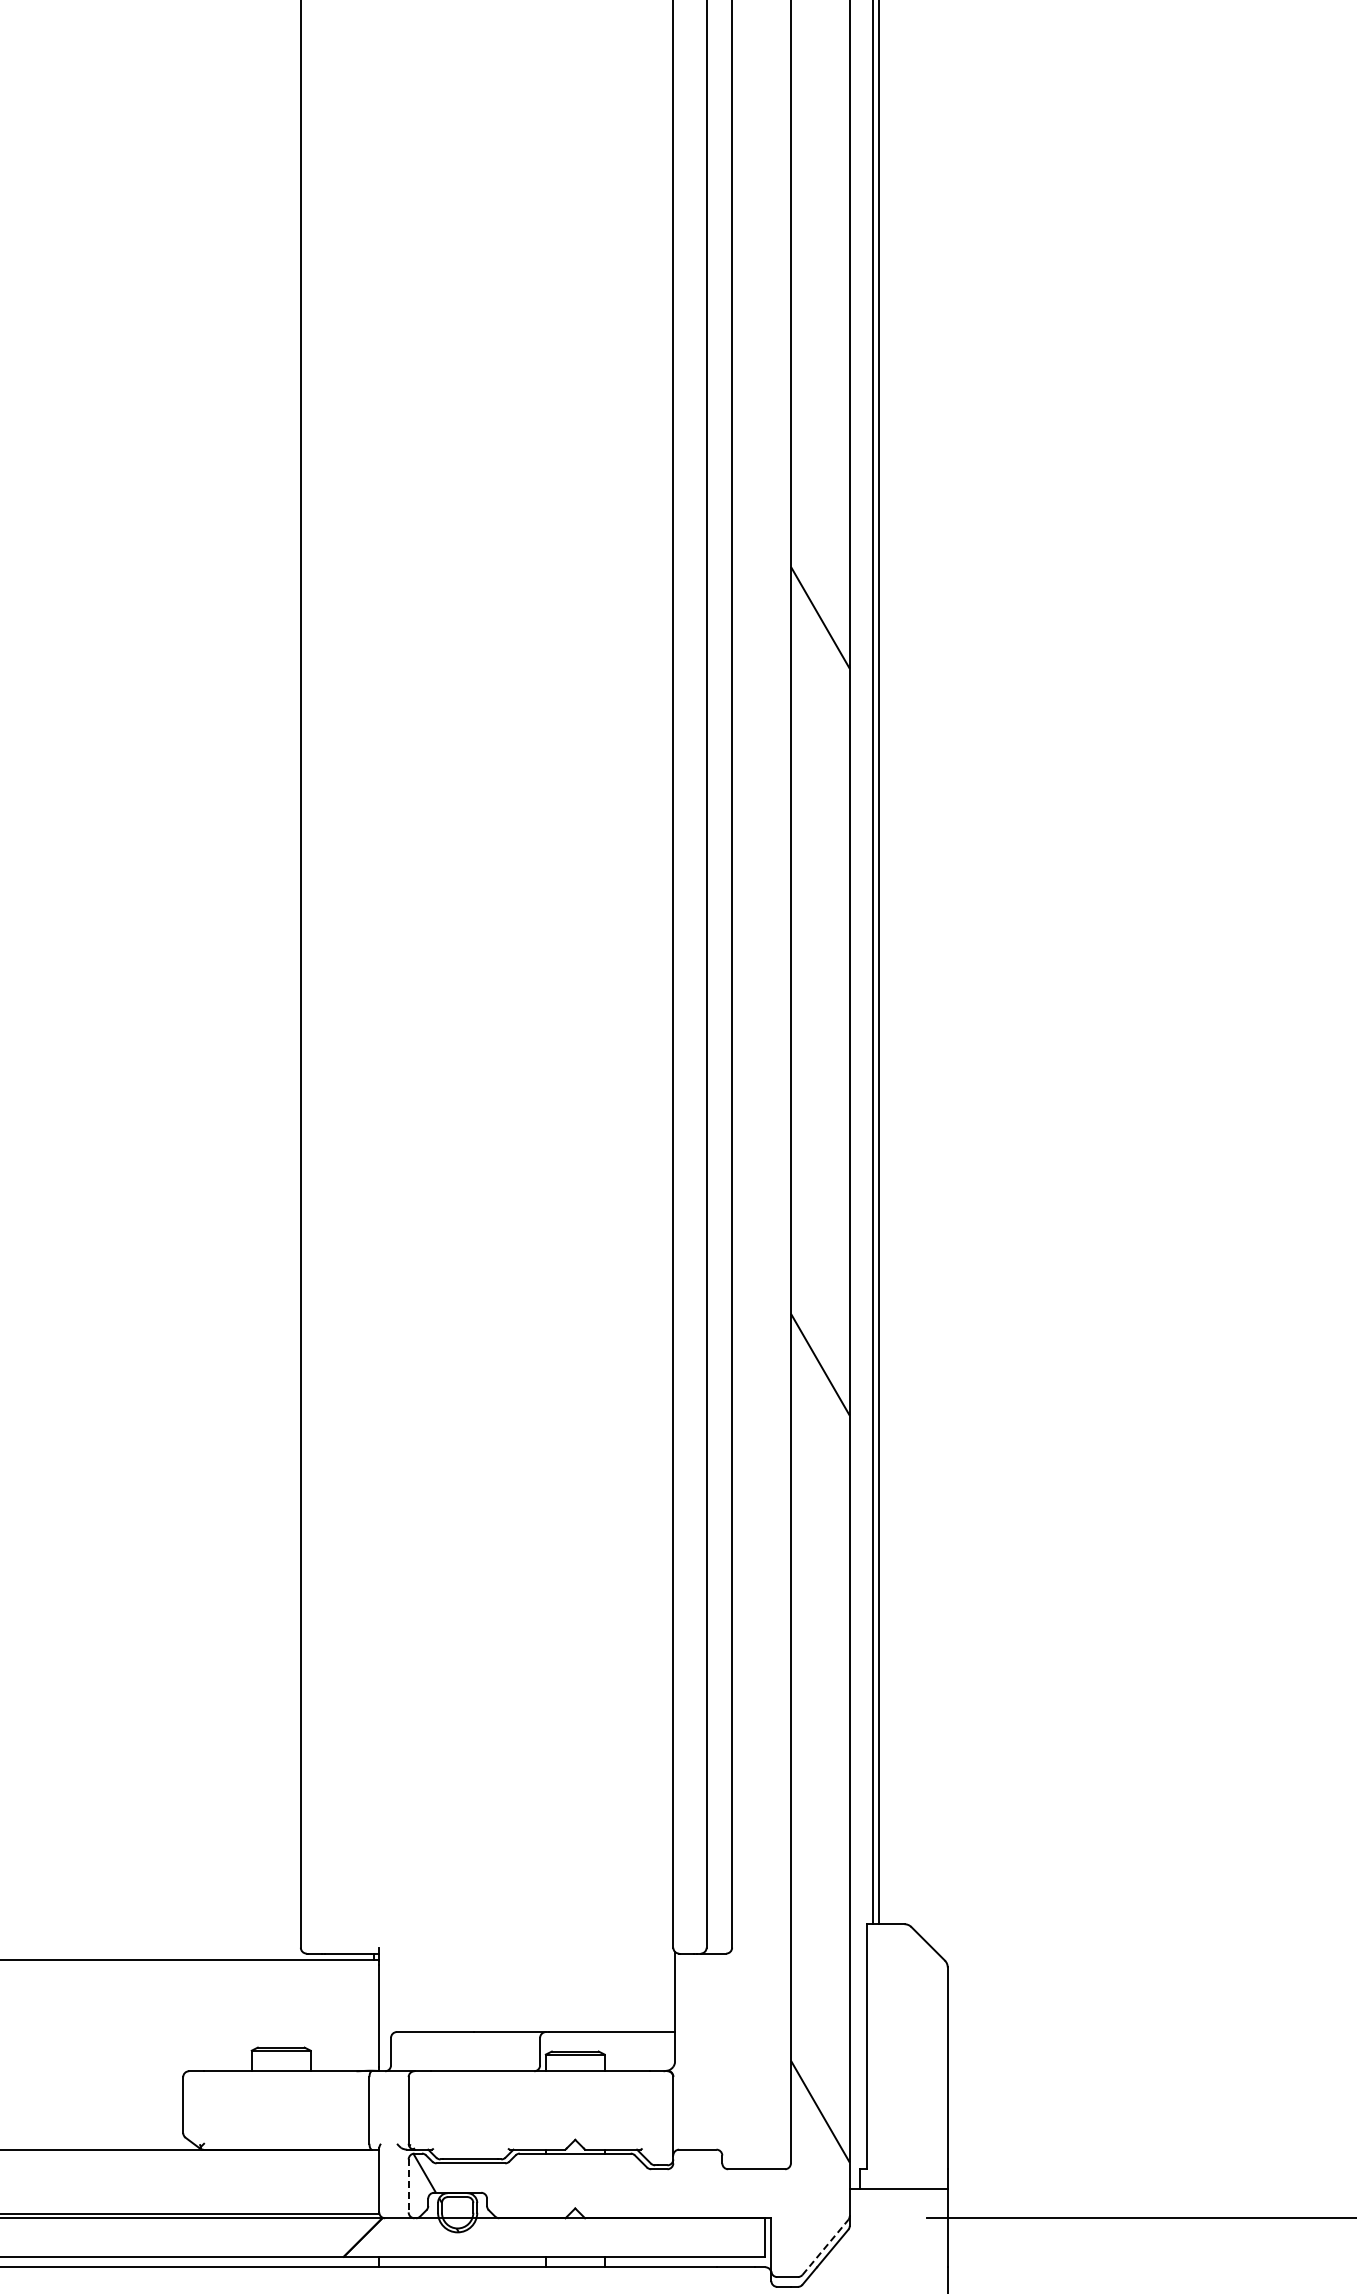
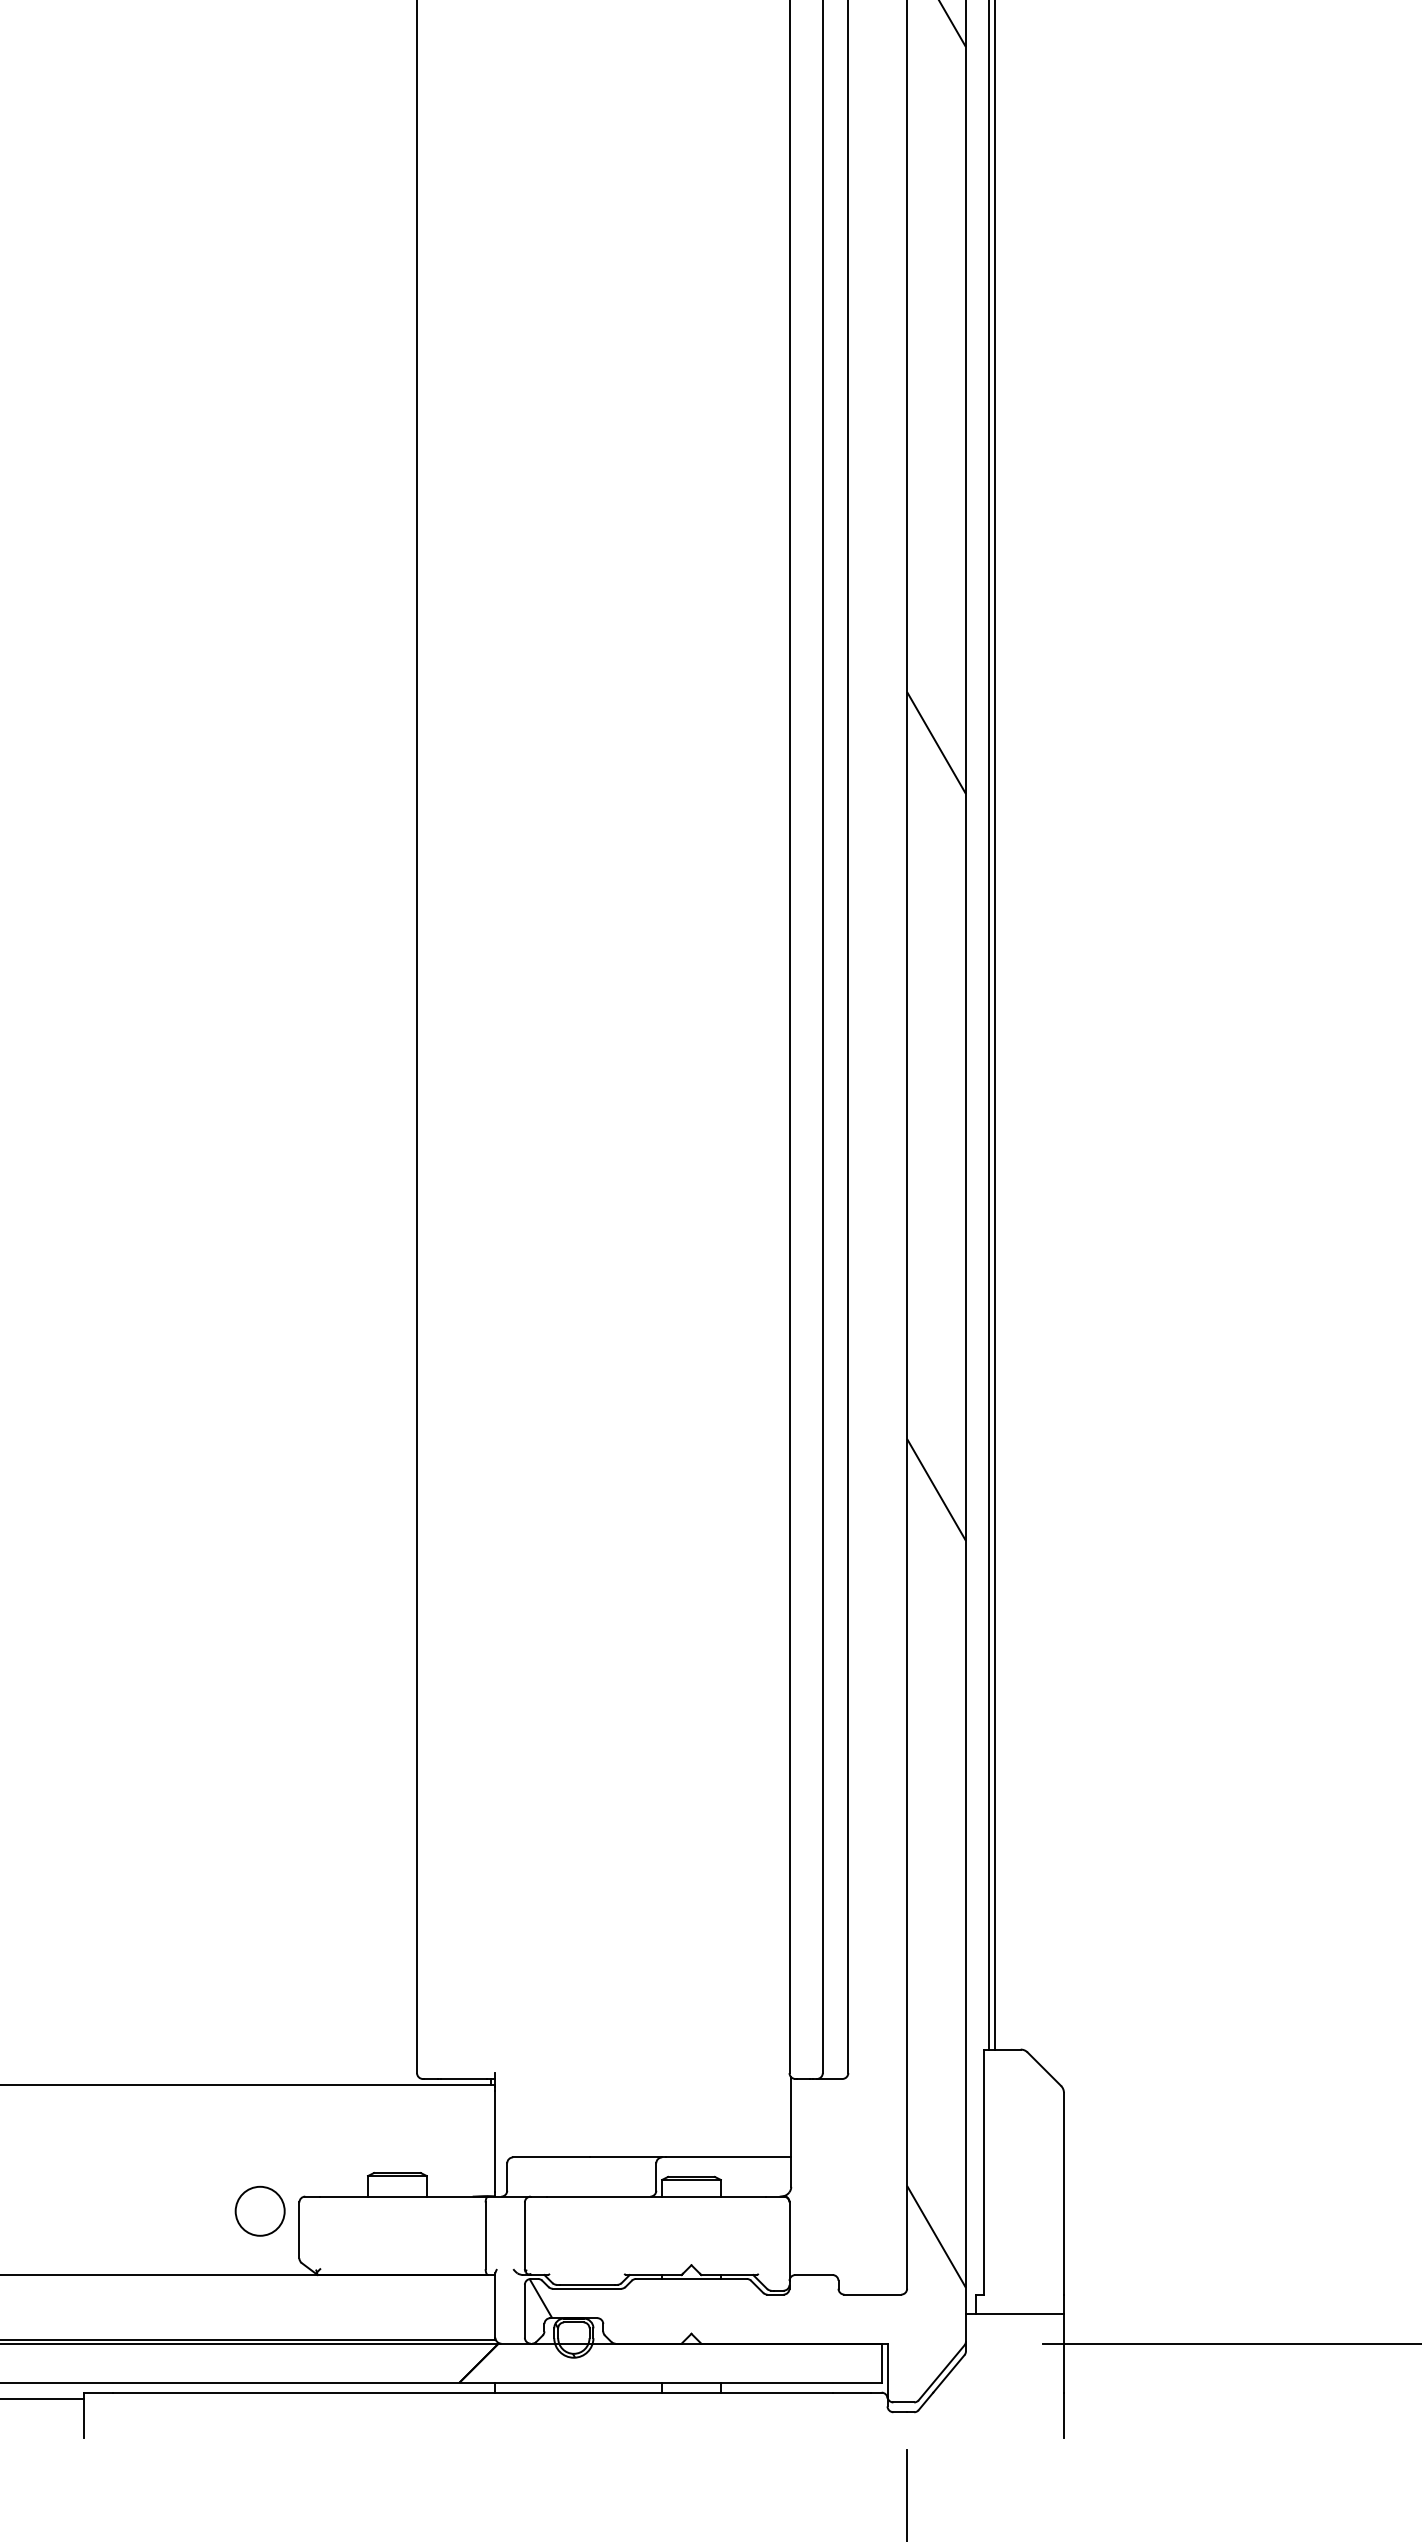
circle: (143, 2085) -> (259, 2210), added
line: (408, 2186) -> (524, 2311), dashed -> solid
line: (825, 2247) -> (941, 2372), dashed -> solid

